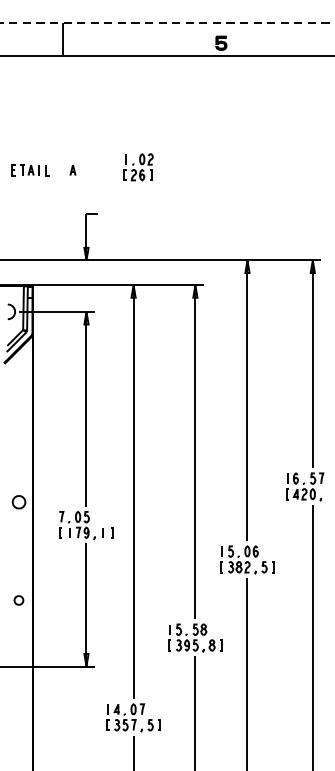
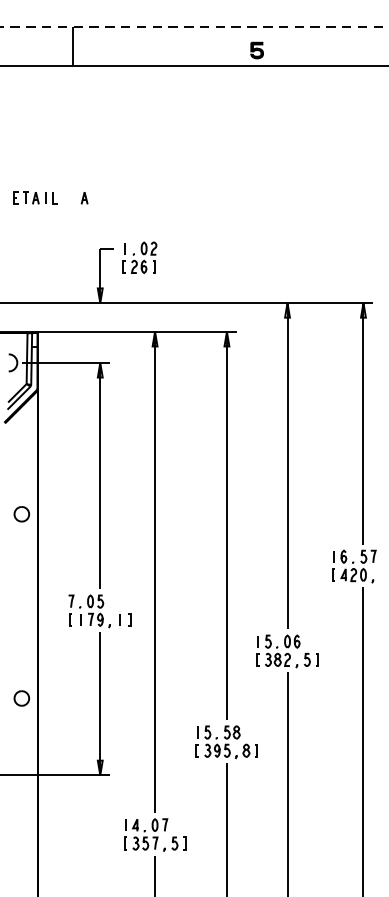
part: (138, 167) -> (139, 257), moved
part: (18, 502) -> (21, 514), moved
part: (18, 600) -> (21, 698), size x1.43

